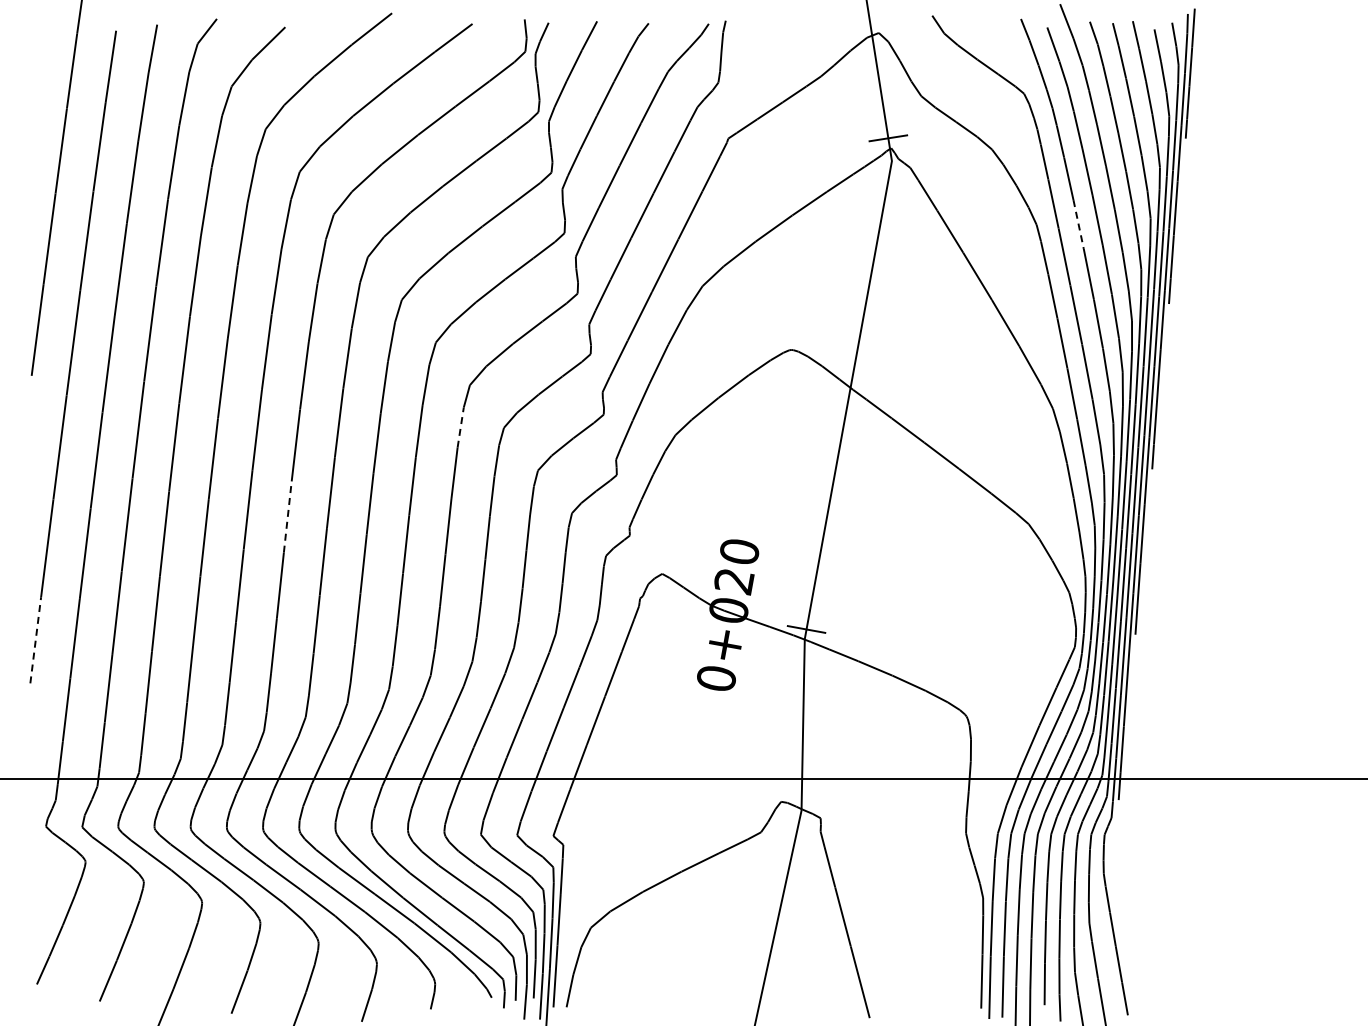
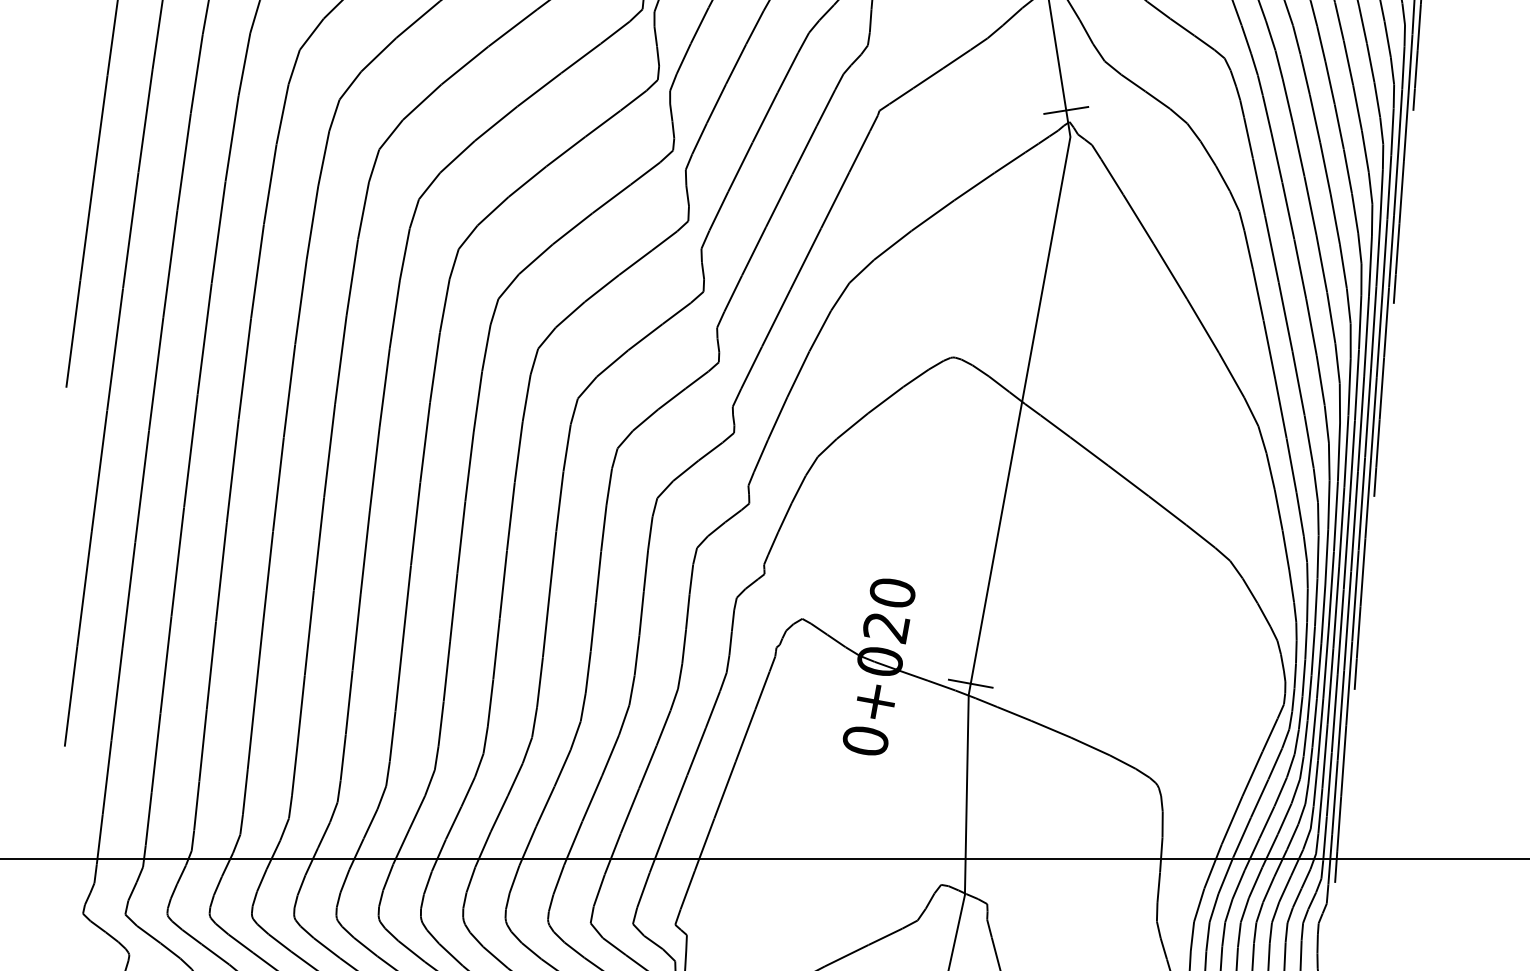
line: (1078, 224) -> (1288, 211), dashed -> solid
line: (460, 427) -> (566, 447), dashed -> solid
line: (287, 517) -> (364, 553), dashed -> solid
line: (35, 639) -> (70, 695), dashed -> solid

